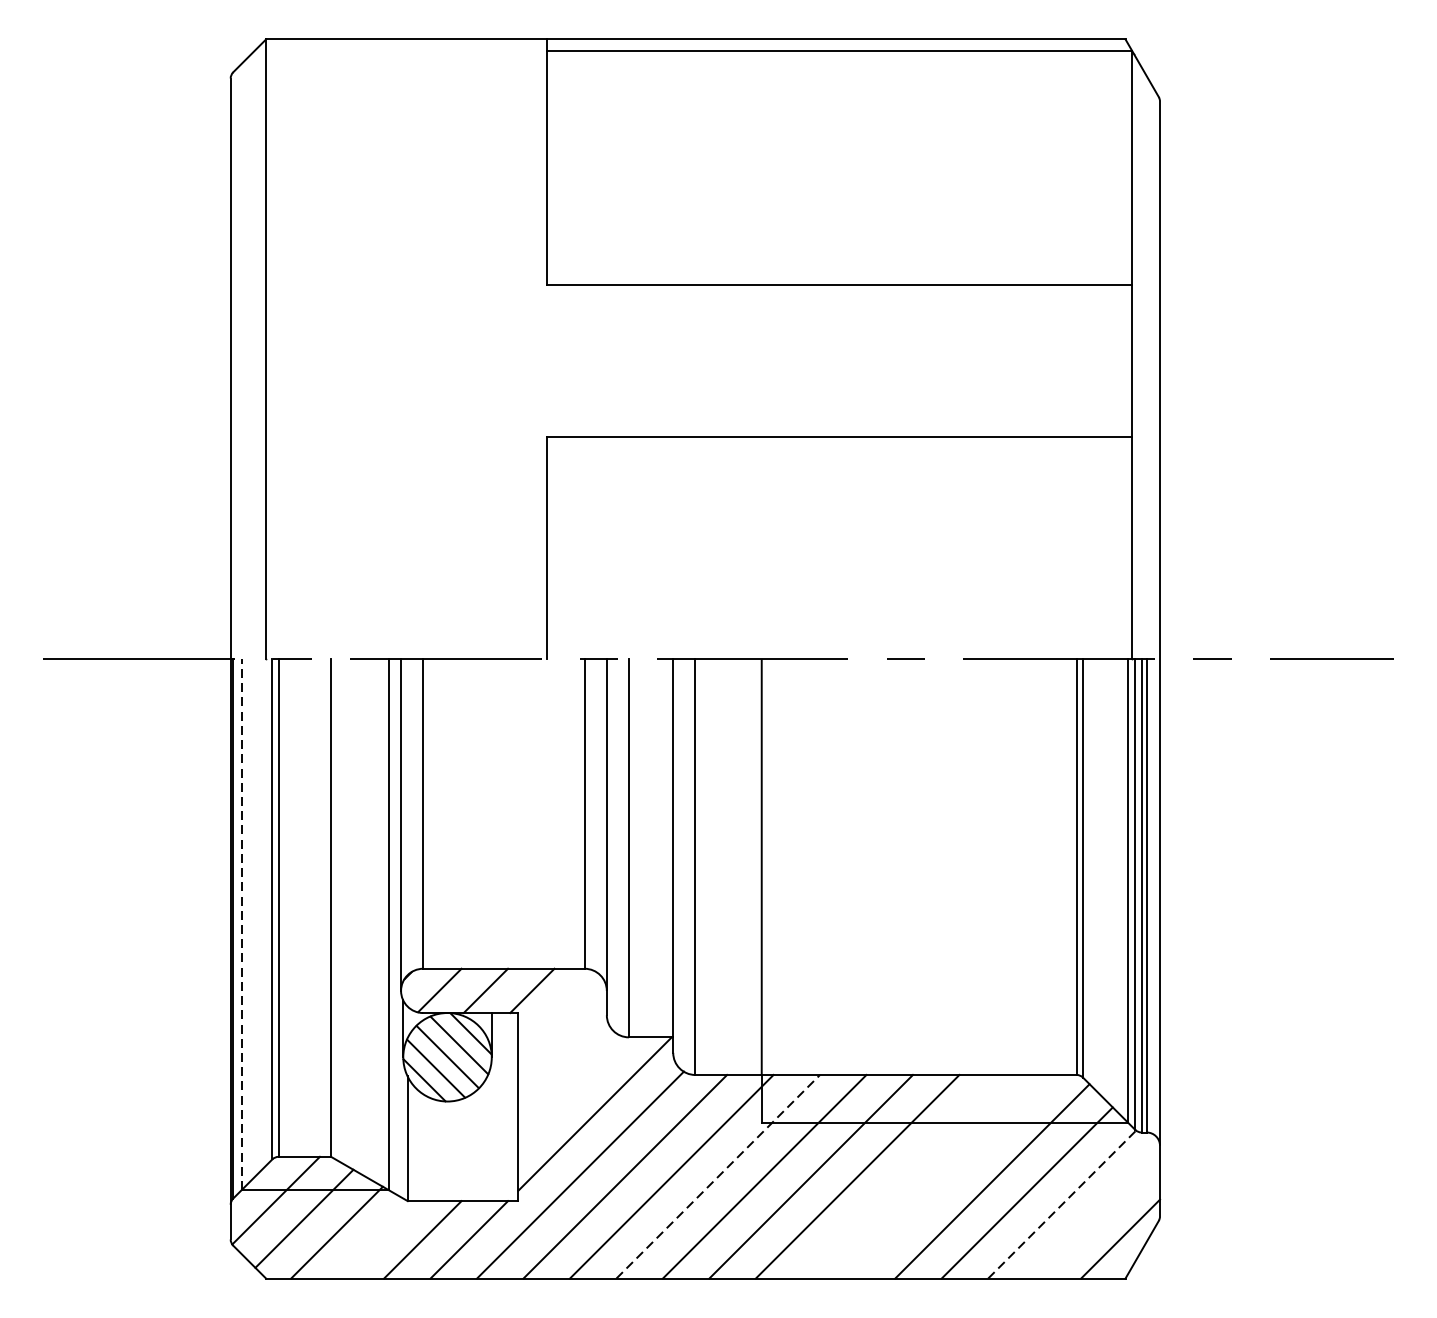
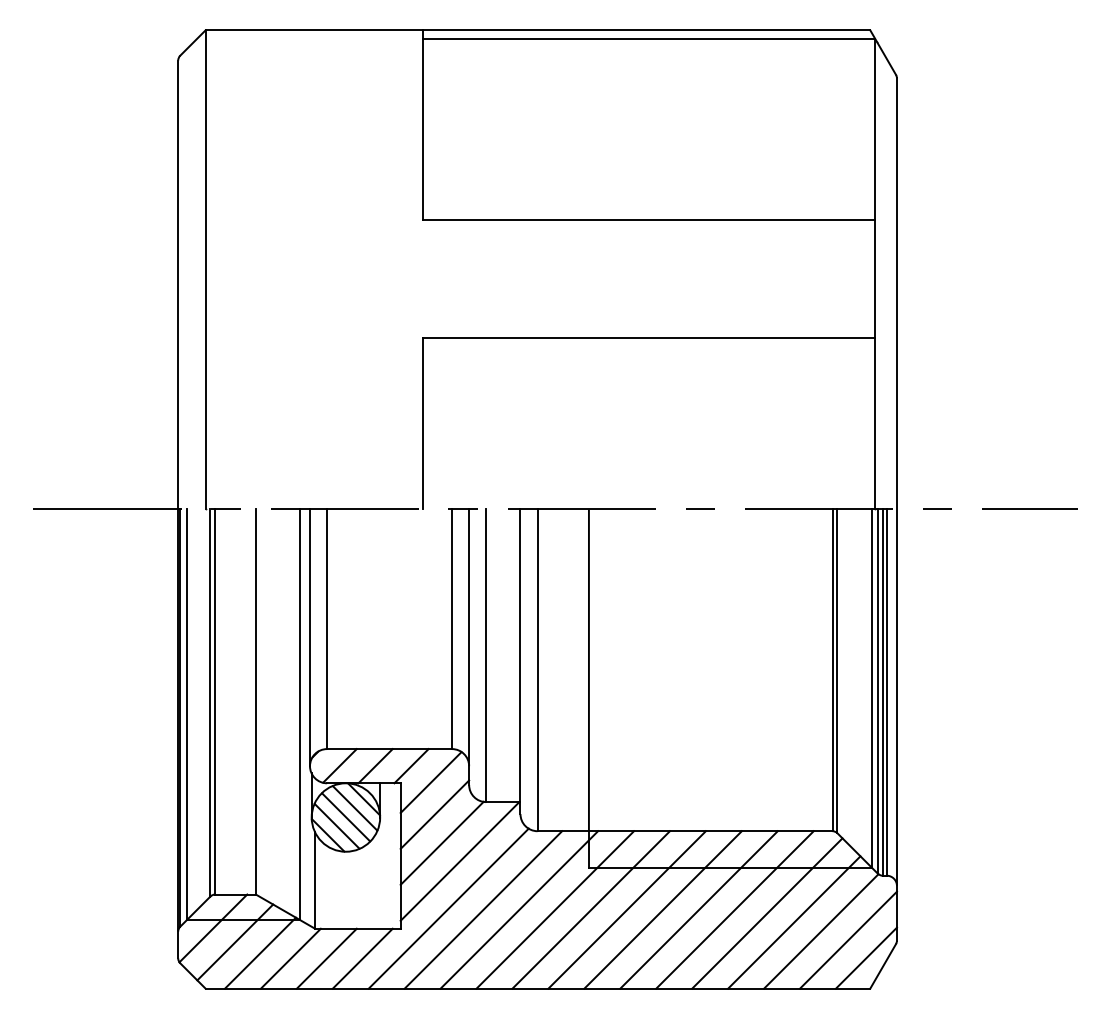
line: (241, 924) -> (186, 714), dashed -> solid
line: (556, 1011) -> (430, 782), added
line: (562, 1053) -> (434, 814), added
line: (571, 1089) -> (441, 842), added
line: (718, 1176) -> (555, 909), dashed -> solid
line: (903, 1176) -> (698, 909), added
line: (949, 1176) -> (734, 909), added
line: (1062, 1204) -> (821, 931), dashed -> solid
line: (1097, 1214) -> (848, 939), added
line: (375, 1239) -> (290, 958), added

